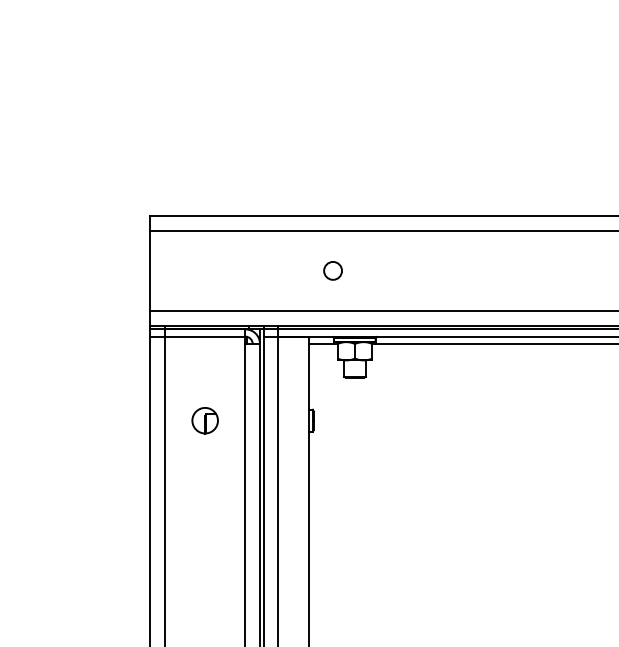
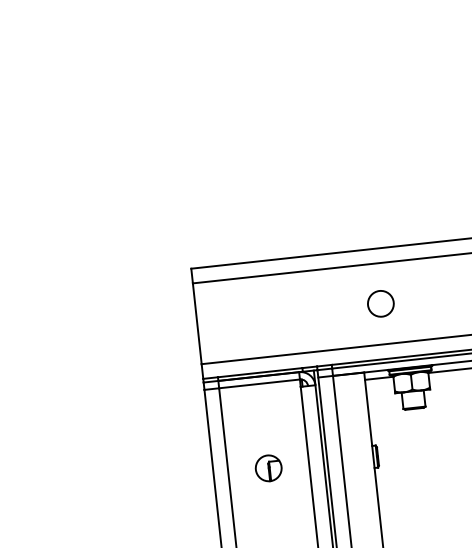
circle: (332, 270) -> (380, 303), size x1.43

